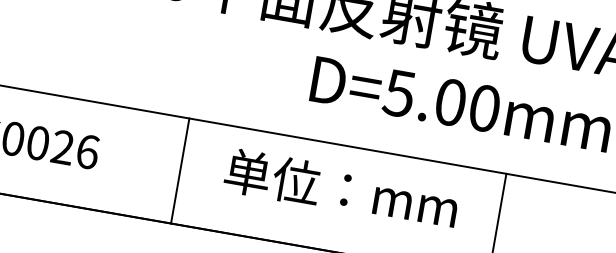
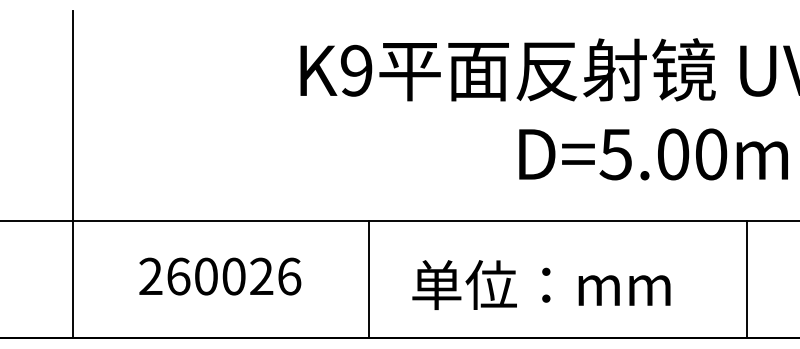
line: (180, 170) -> (369, 279), moved
text: (341, 188) -> (541, 284), moved

